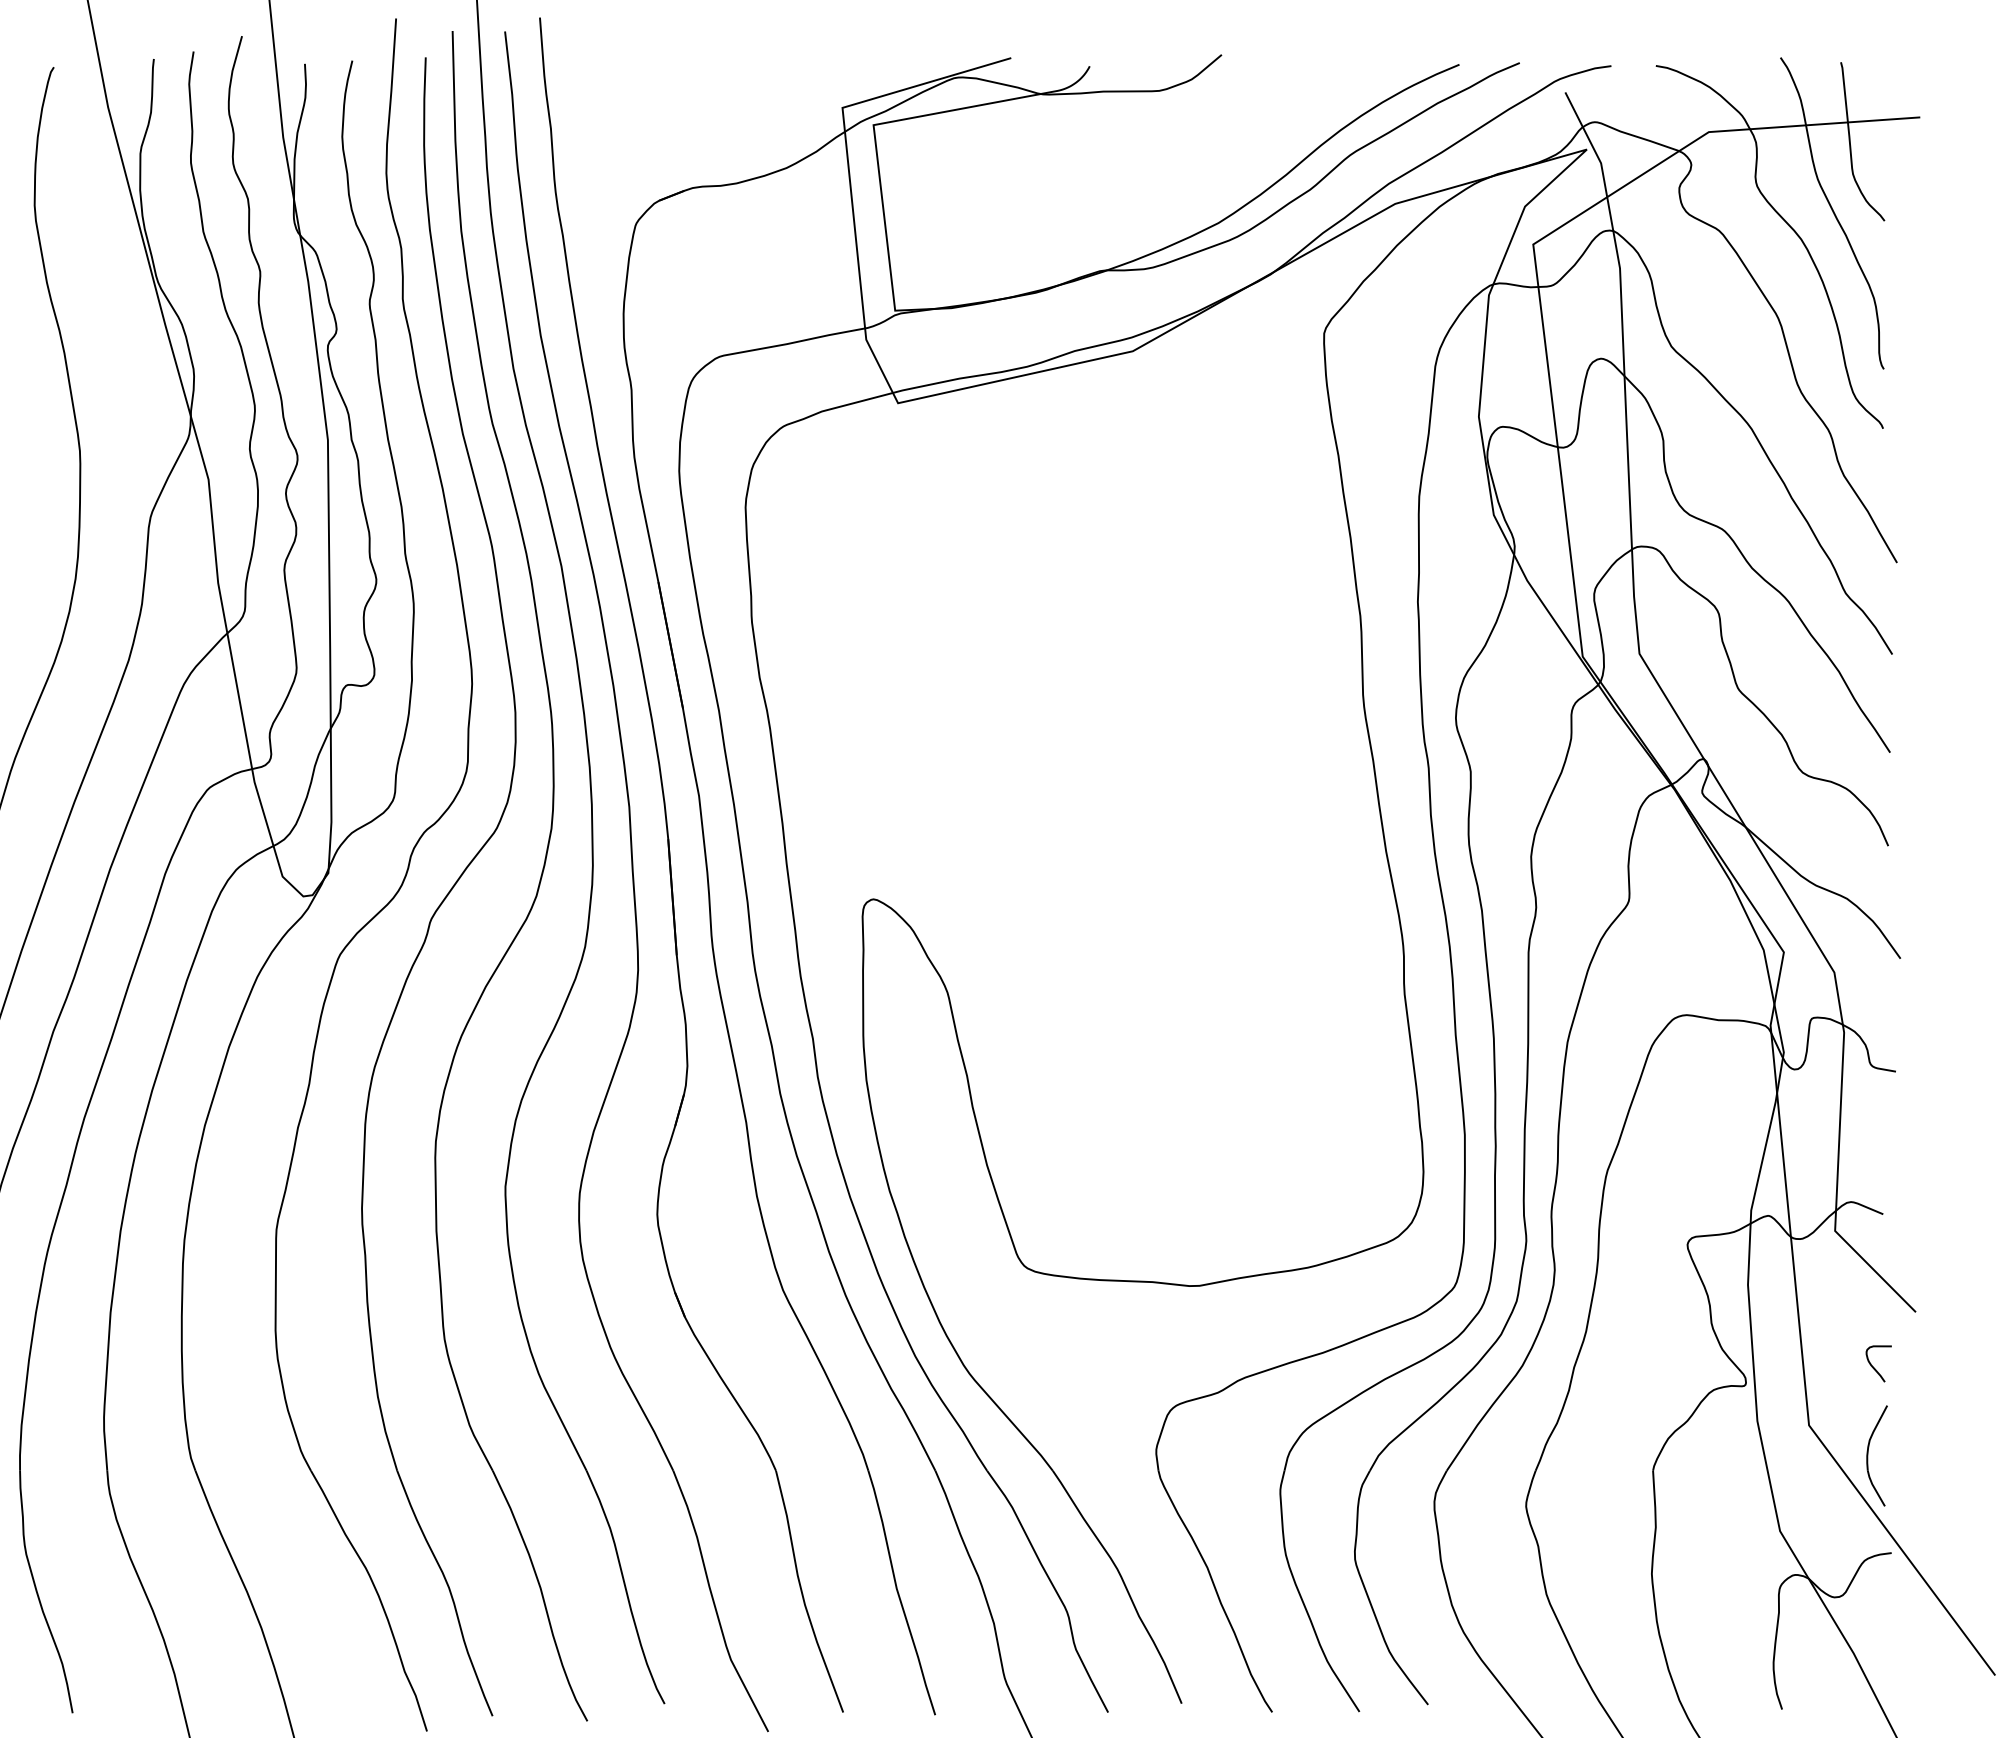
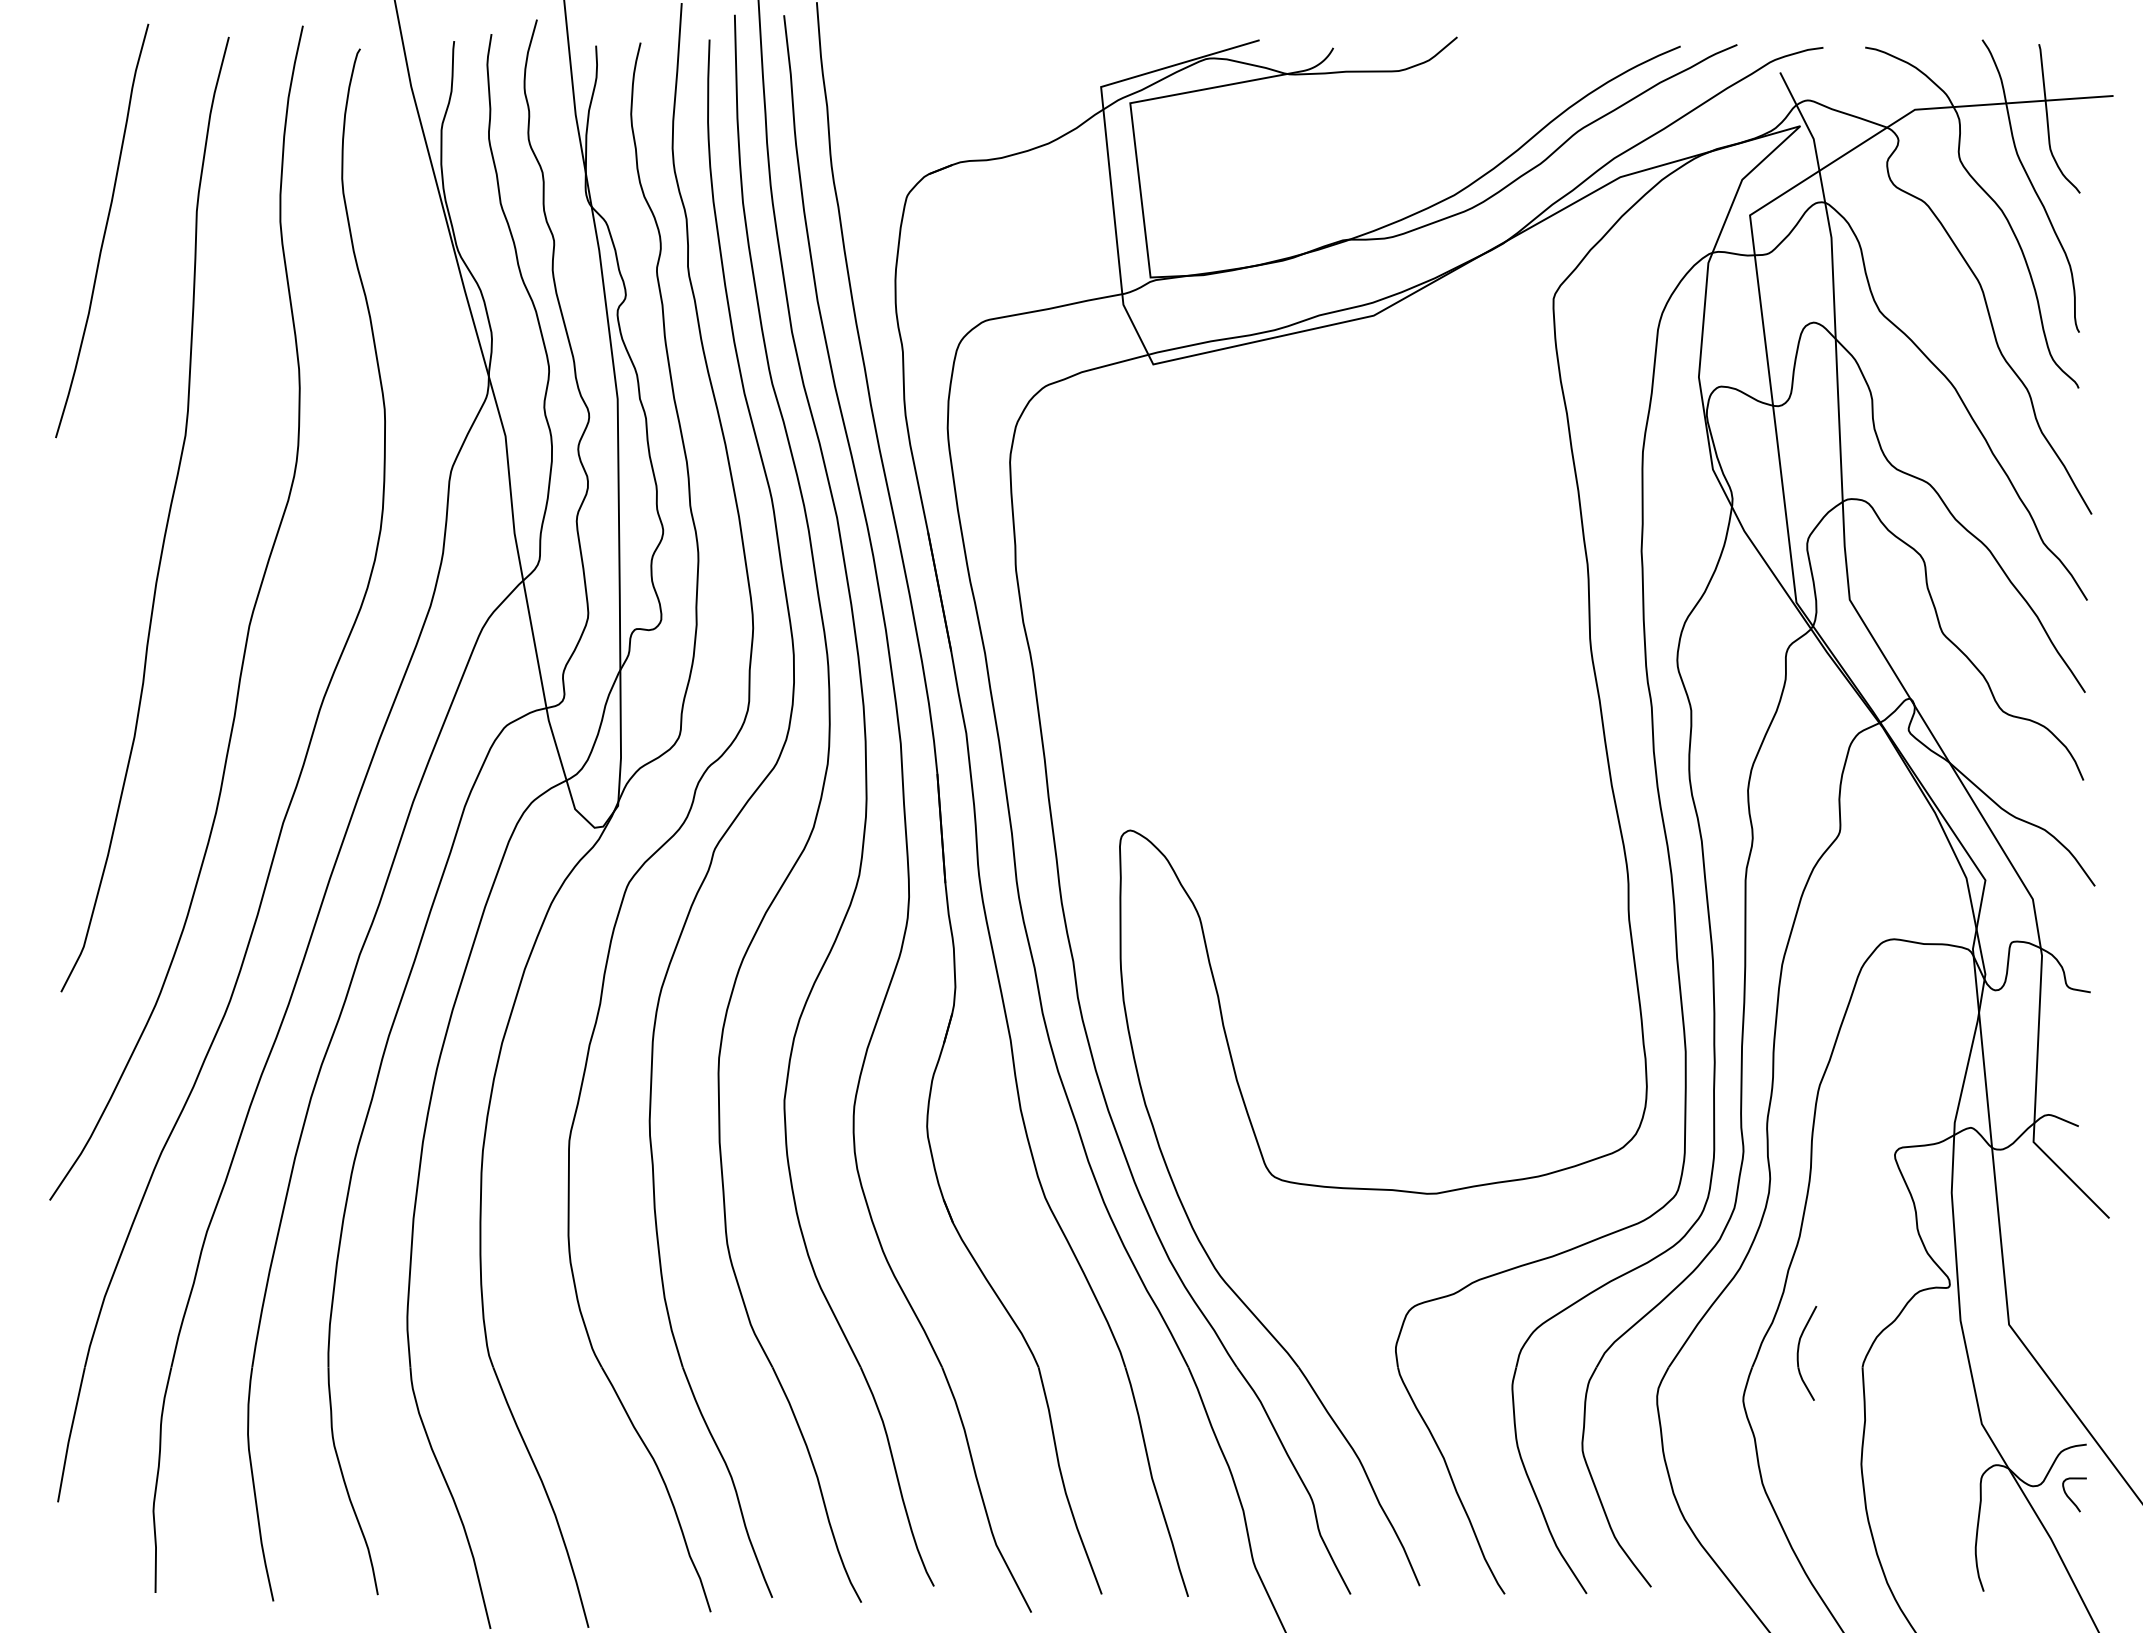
curve: (1874, 1367) -> (2070, 1498), moved
part: (1868, 1456) -> (1798, 1353), moved

